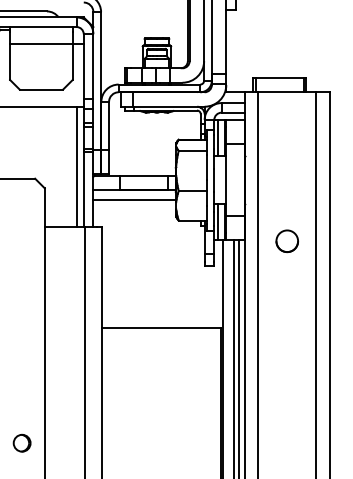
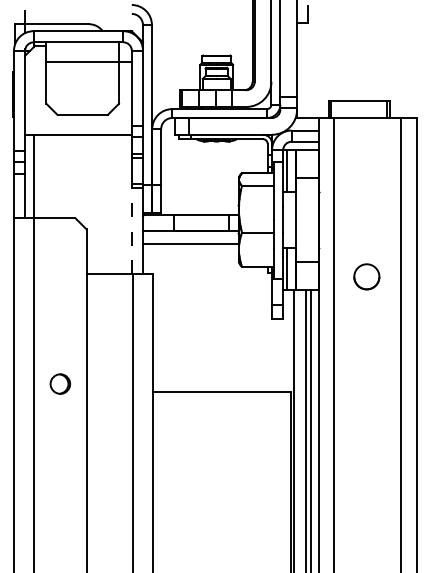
line: (76, 166) -> (123, 204), removed
line: (83, 189) -> (131, 230), solid -> dashed
circle: (286, 240) -> (366, 276), moved
circle: (21, 442) -> (59, 383), moved

